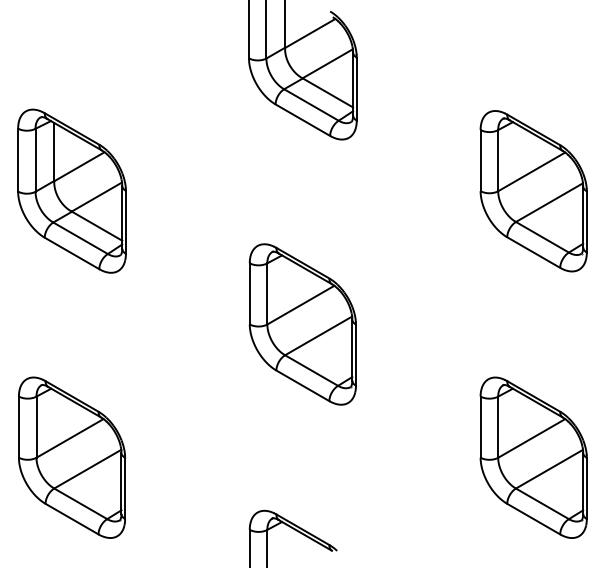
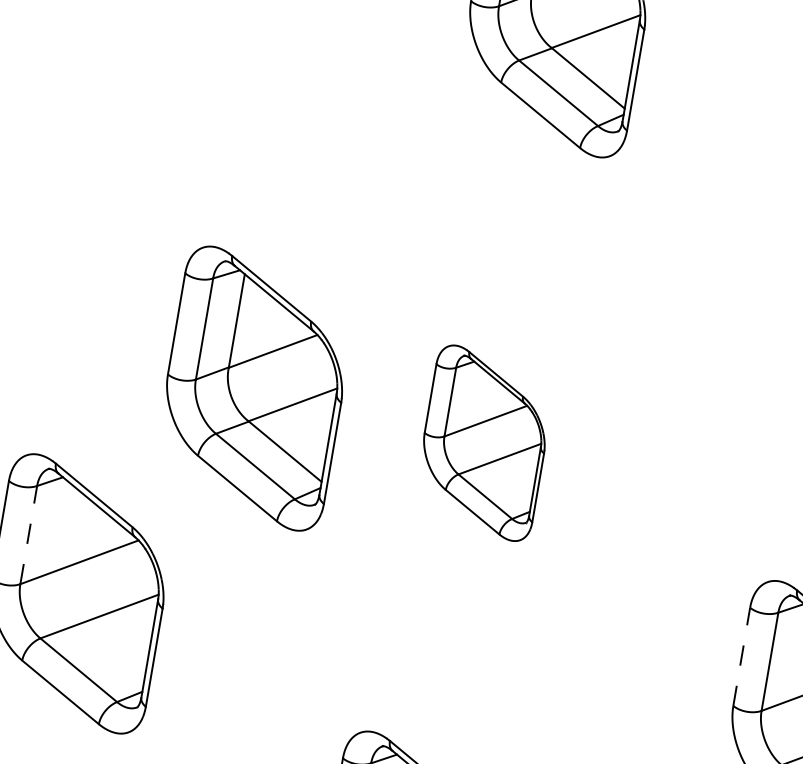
part: (71, 190) -> (253, 387), moved
part: (302, 324) -> (483, 443), size x0.7
line: (36, 427) -> (28, 535), solid -> dashed
line: (480, 427) -> (741, 657), solid -> dashed

